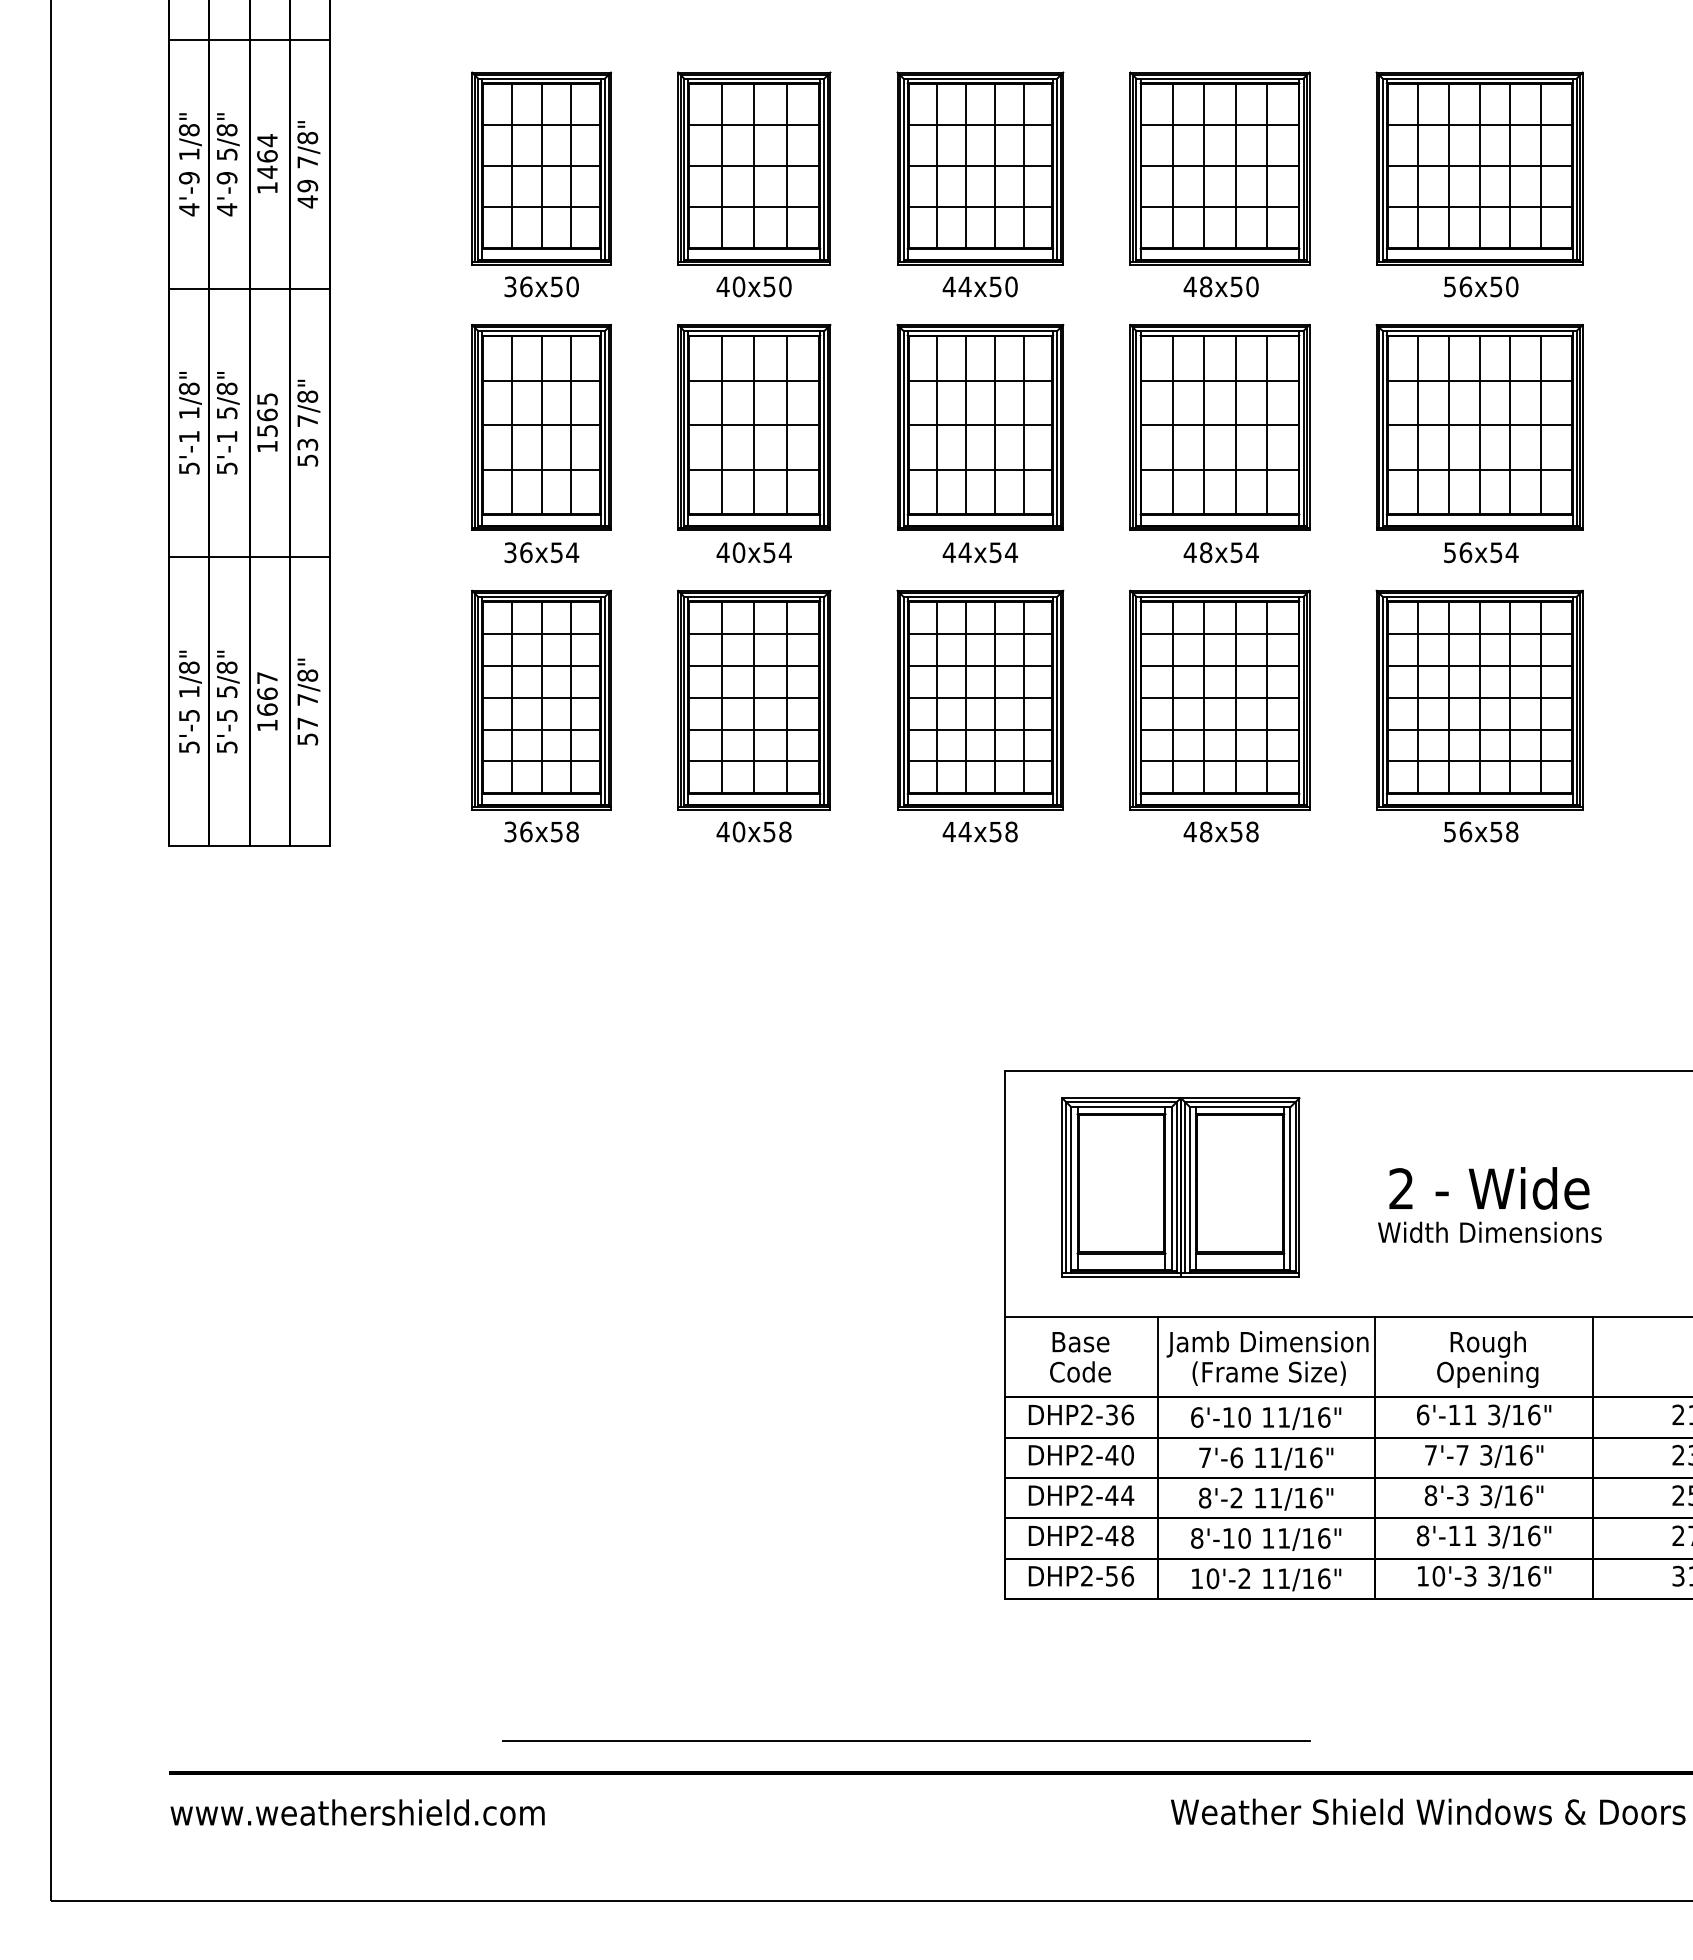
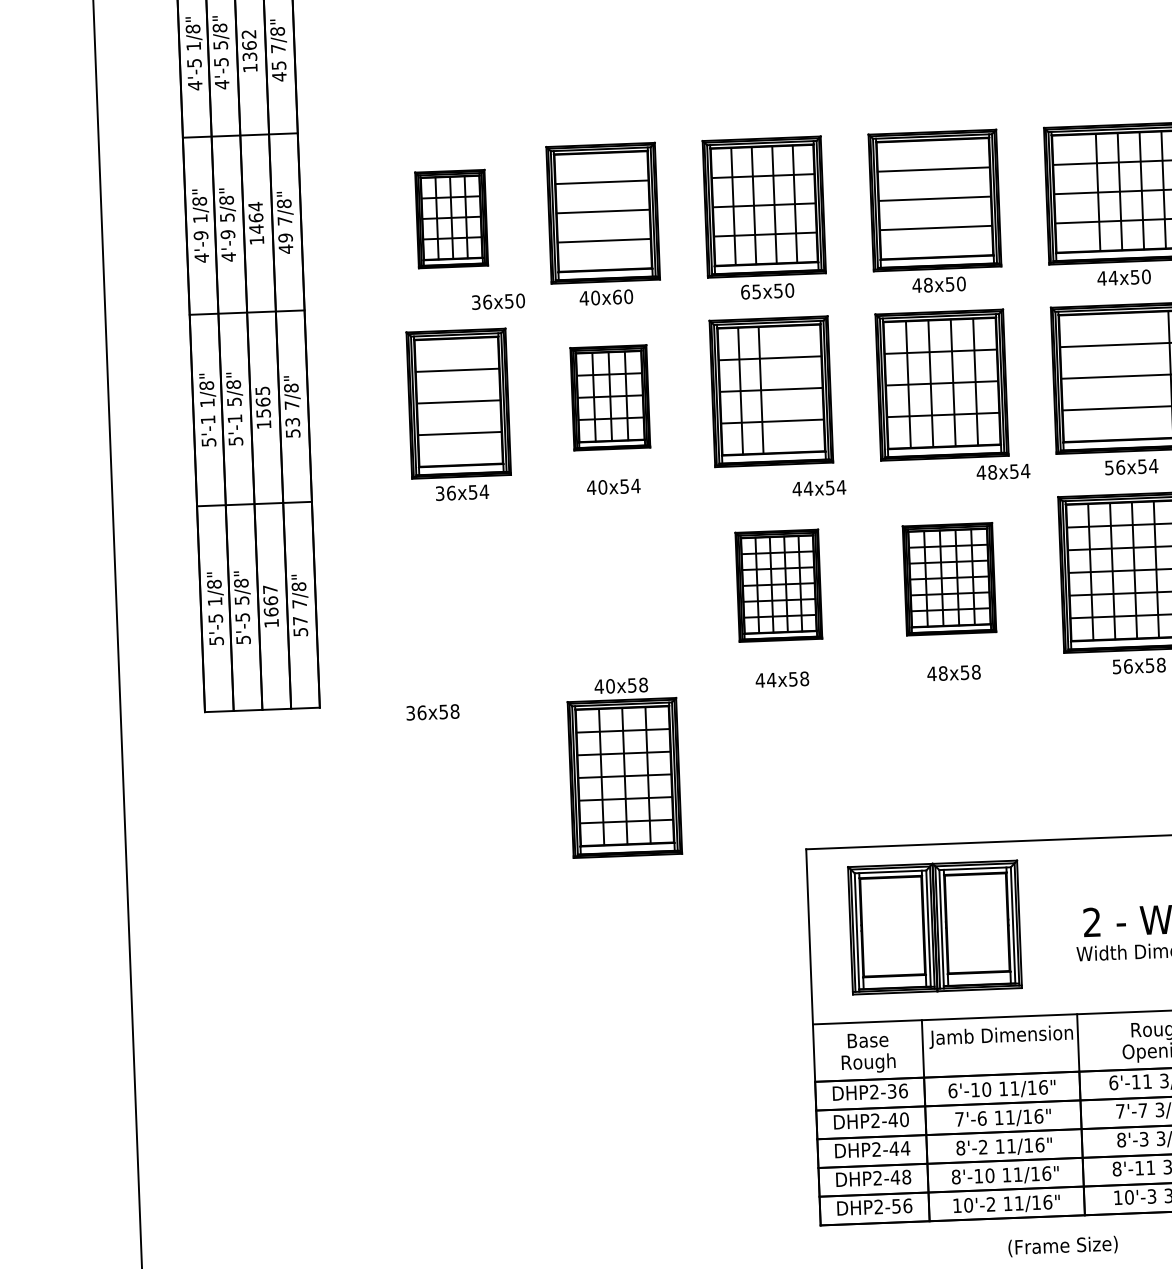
line: (721, 165) -> (579, 212), removed
line: (754, 165) -> (603, 211), removed
line: (786, 165) -> (626, 210), removed
line: (1172, 165) -> (901, 199), removed
line: (1204, 165) -> (923, 198), removed
line: (1235, 165) -> (945, 197), removed
line: (1267, 165) -> (968, 197), removed
line: (1418, 165) -> (1076, 192), removed
part: (541, 168) -> (451, 219), size x0.7
text: (541, 286) -> (498, 301), moved
text: (769, 286) -> (617, 296), 40x50 -> 40x60
text: (956, 286) -> (750, 291), 44x50 -> 65x50
text: (1457, 286) -> (1107, 278), 56x50 -> 44x50
line: (512, 424) -> (438, 402), removed
line: (541, 424) -> (458, 401), removed
line: (570, 424) -> (479, 400), removed
line: (994, 424) -> (781, 389), removed
line: (1023, 424) -> (802, 388), removed
line: (1418, 424) -> (1083, 377), removed
line: (1449, 424) -> (1105, 376), removed
line: (1479, 424) -> (1126, 375), removed
line: (1510, 424) -> (1148, 374), removed
part: (754, 427) -> (610, 397), size x0.7
text: (979, 552) -> (818, 488), moved
text: (1220, 552) -> (1002, 471), moved
part: (541, 699) -> (466, 597), removed
part: (754, 699) -> (625, 777), moved
part: (980, 699) -> (778, 585), size x0.7
part: (1219, 699) -> (949, 578), size x0.7
text: (541, 831) -> (432, 712), moved
text: (1268, 1373) -> (1062, 1246), moved
text: (1080, 1374) -> (868, 1063), Code -> Rough

